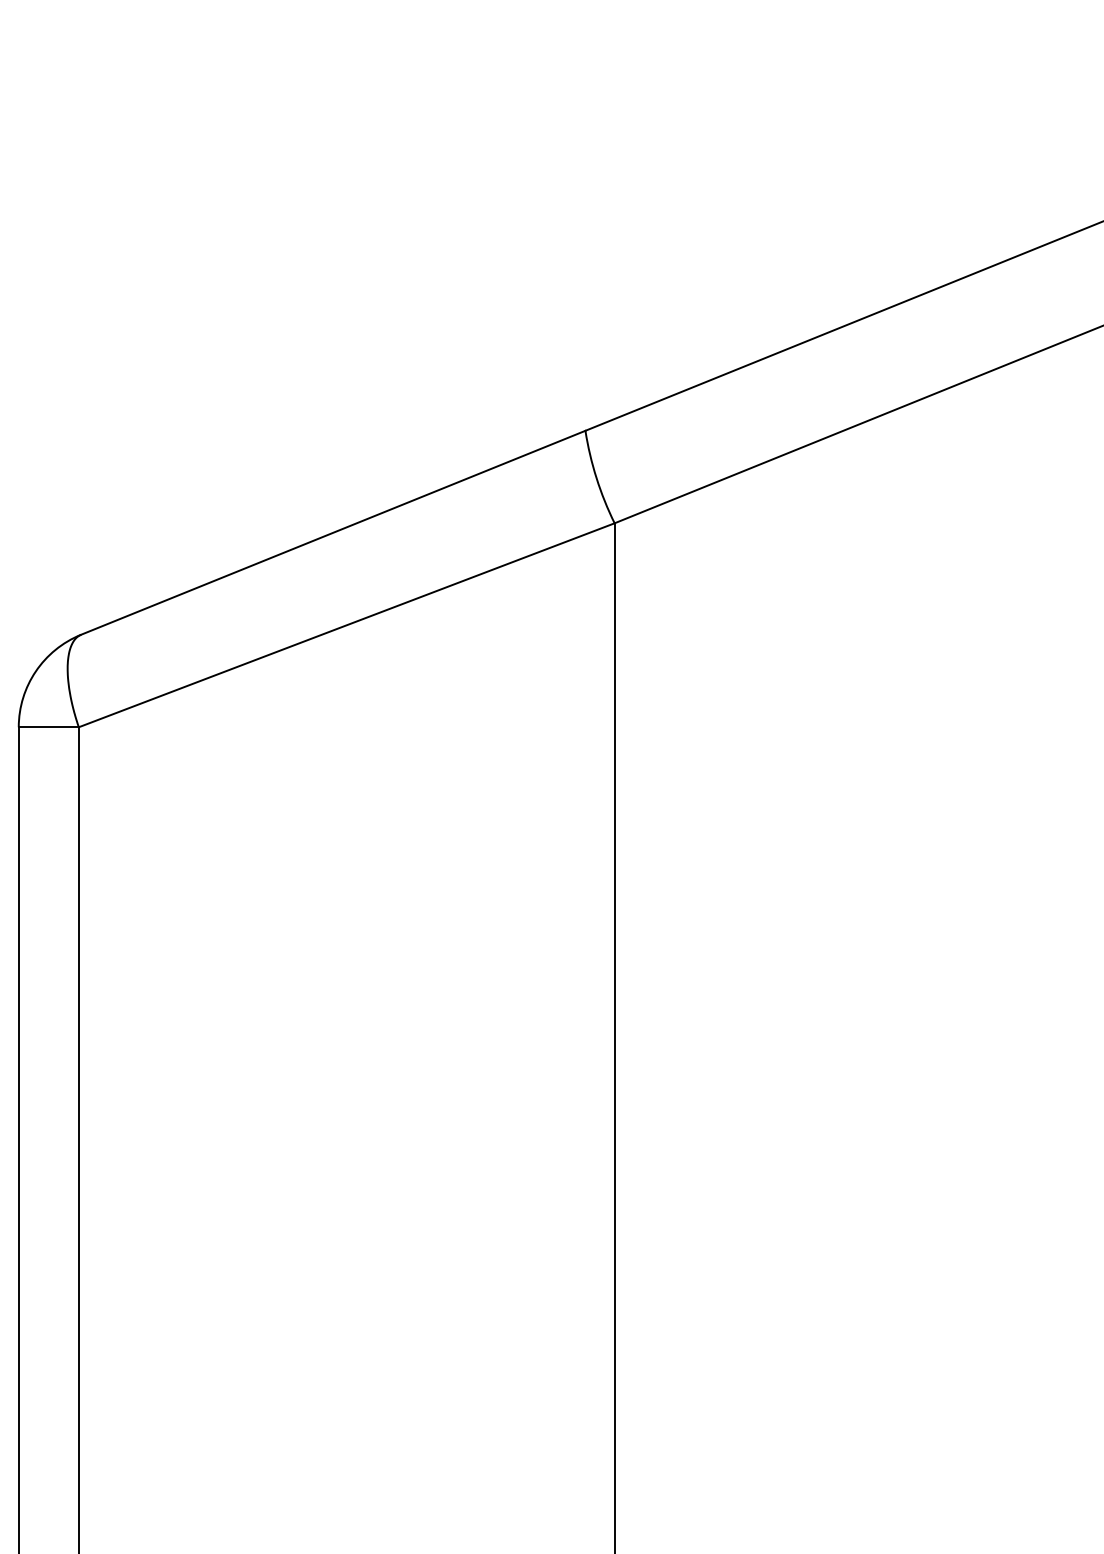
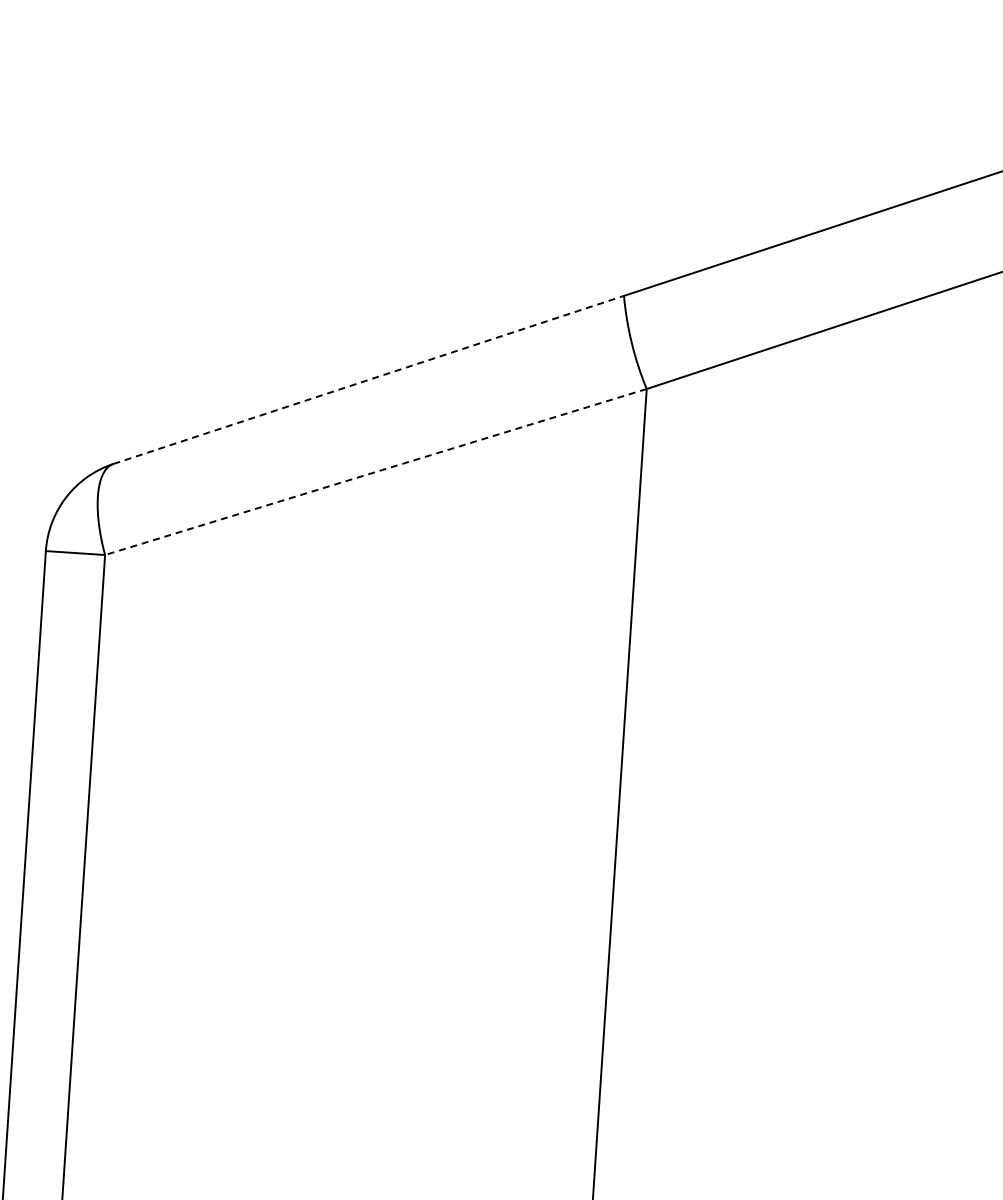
line: (333, 532) -> (368, 379), solid -> dashed
line: (346, 625) -> (375, 472), solid -> dashed

